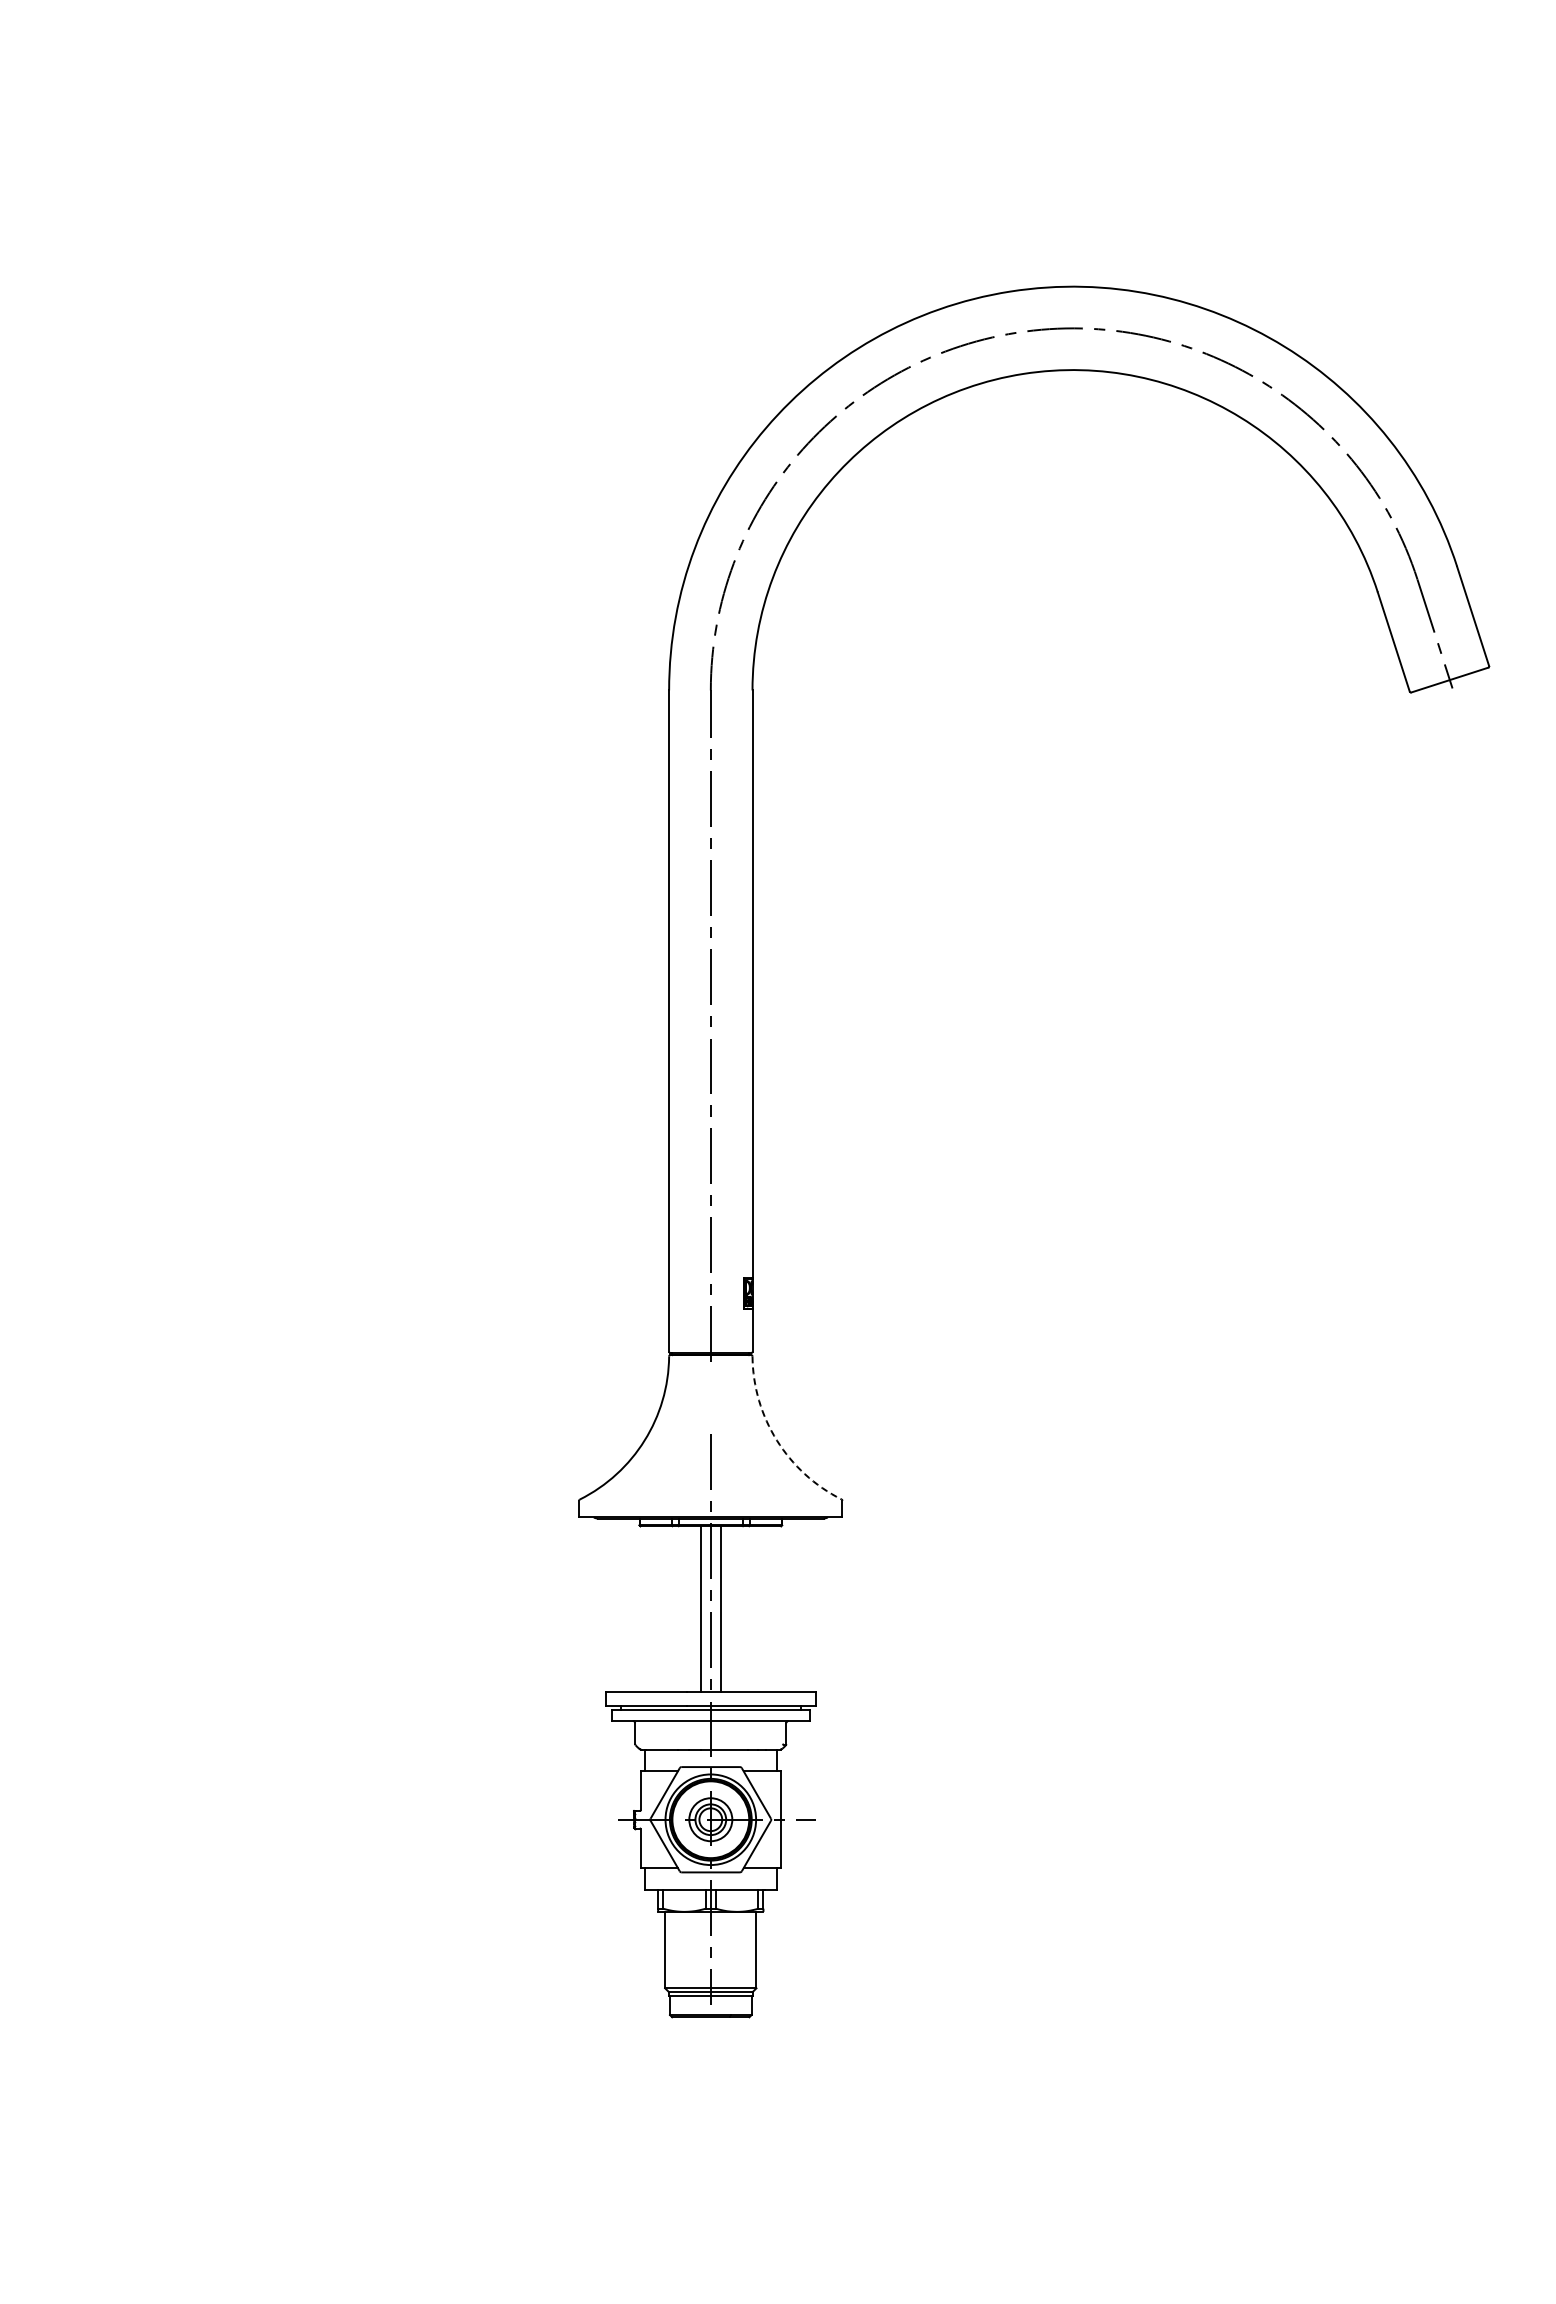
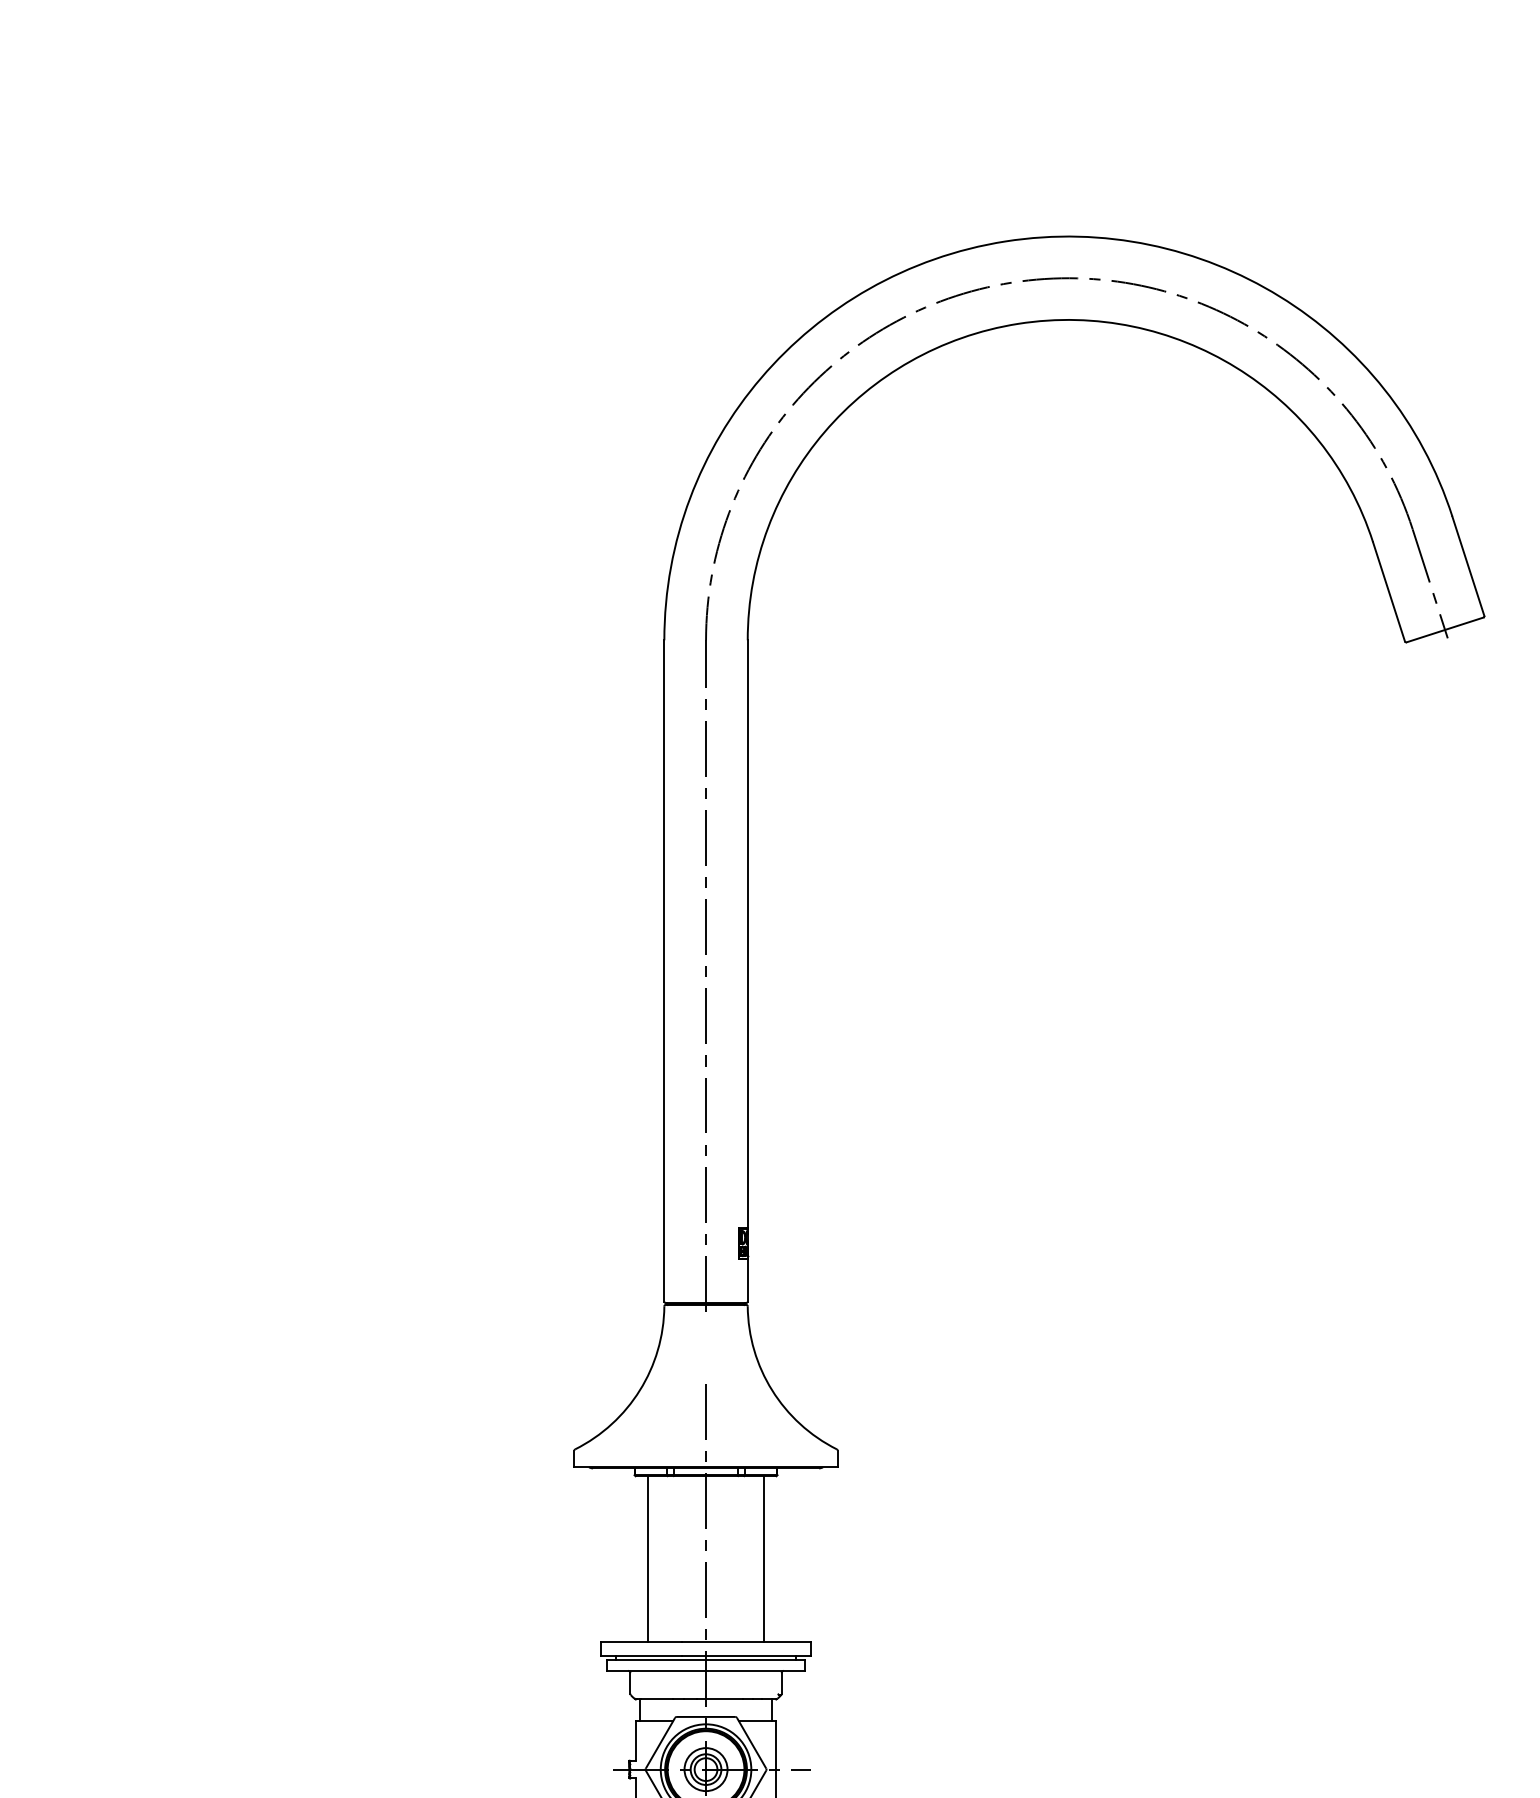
arc: (776, 1440) -> (771, 1390), dashed -> solid
line: (701, 1609) -> (648, 1559), moved
line: (720, 1609) -> (763, 1559), moved

